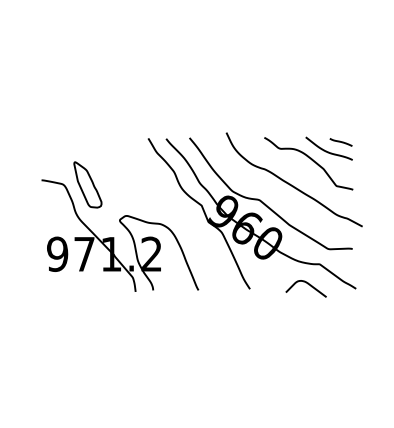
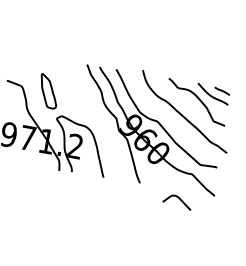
part: (87, 184) -> (48, 91), moved
curve: (307, 284) -> (178, 199), moved

